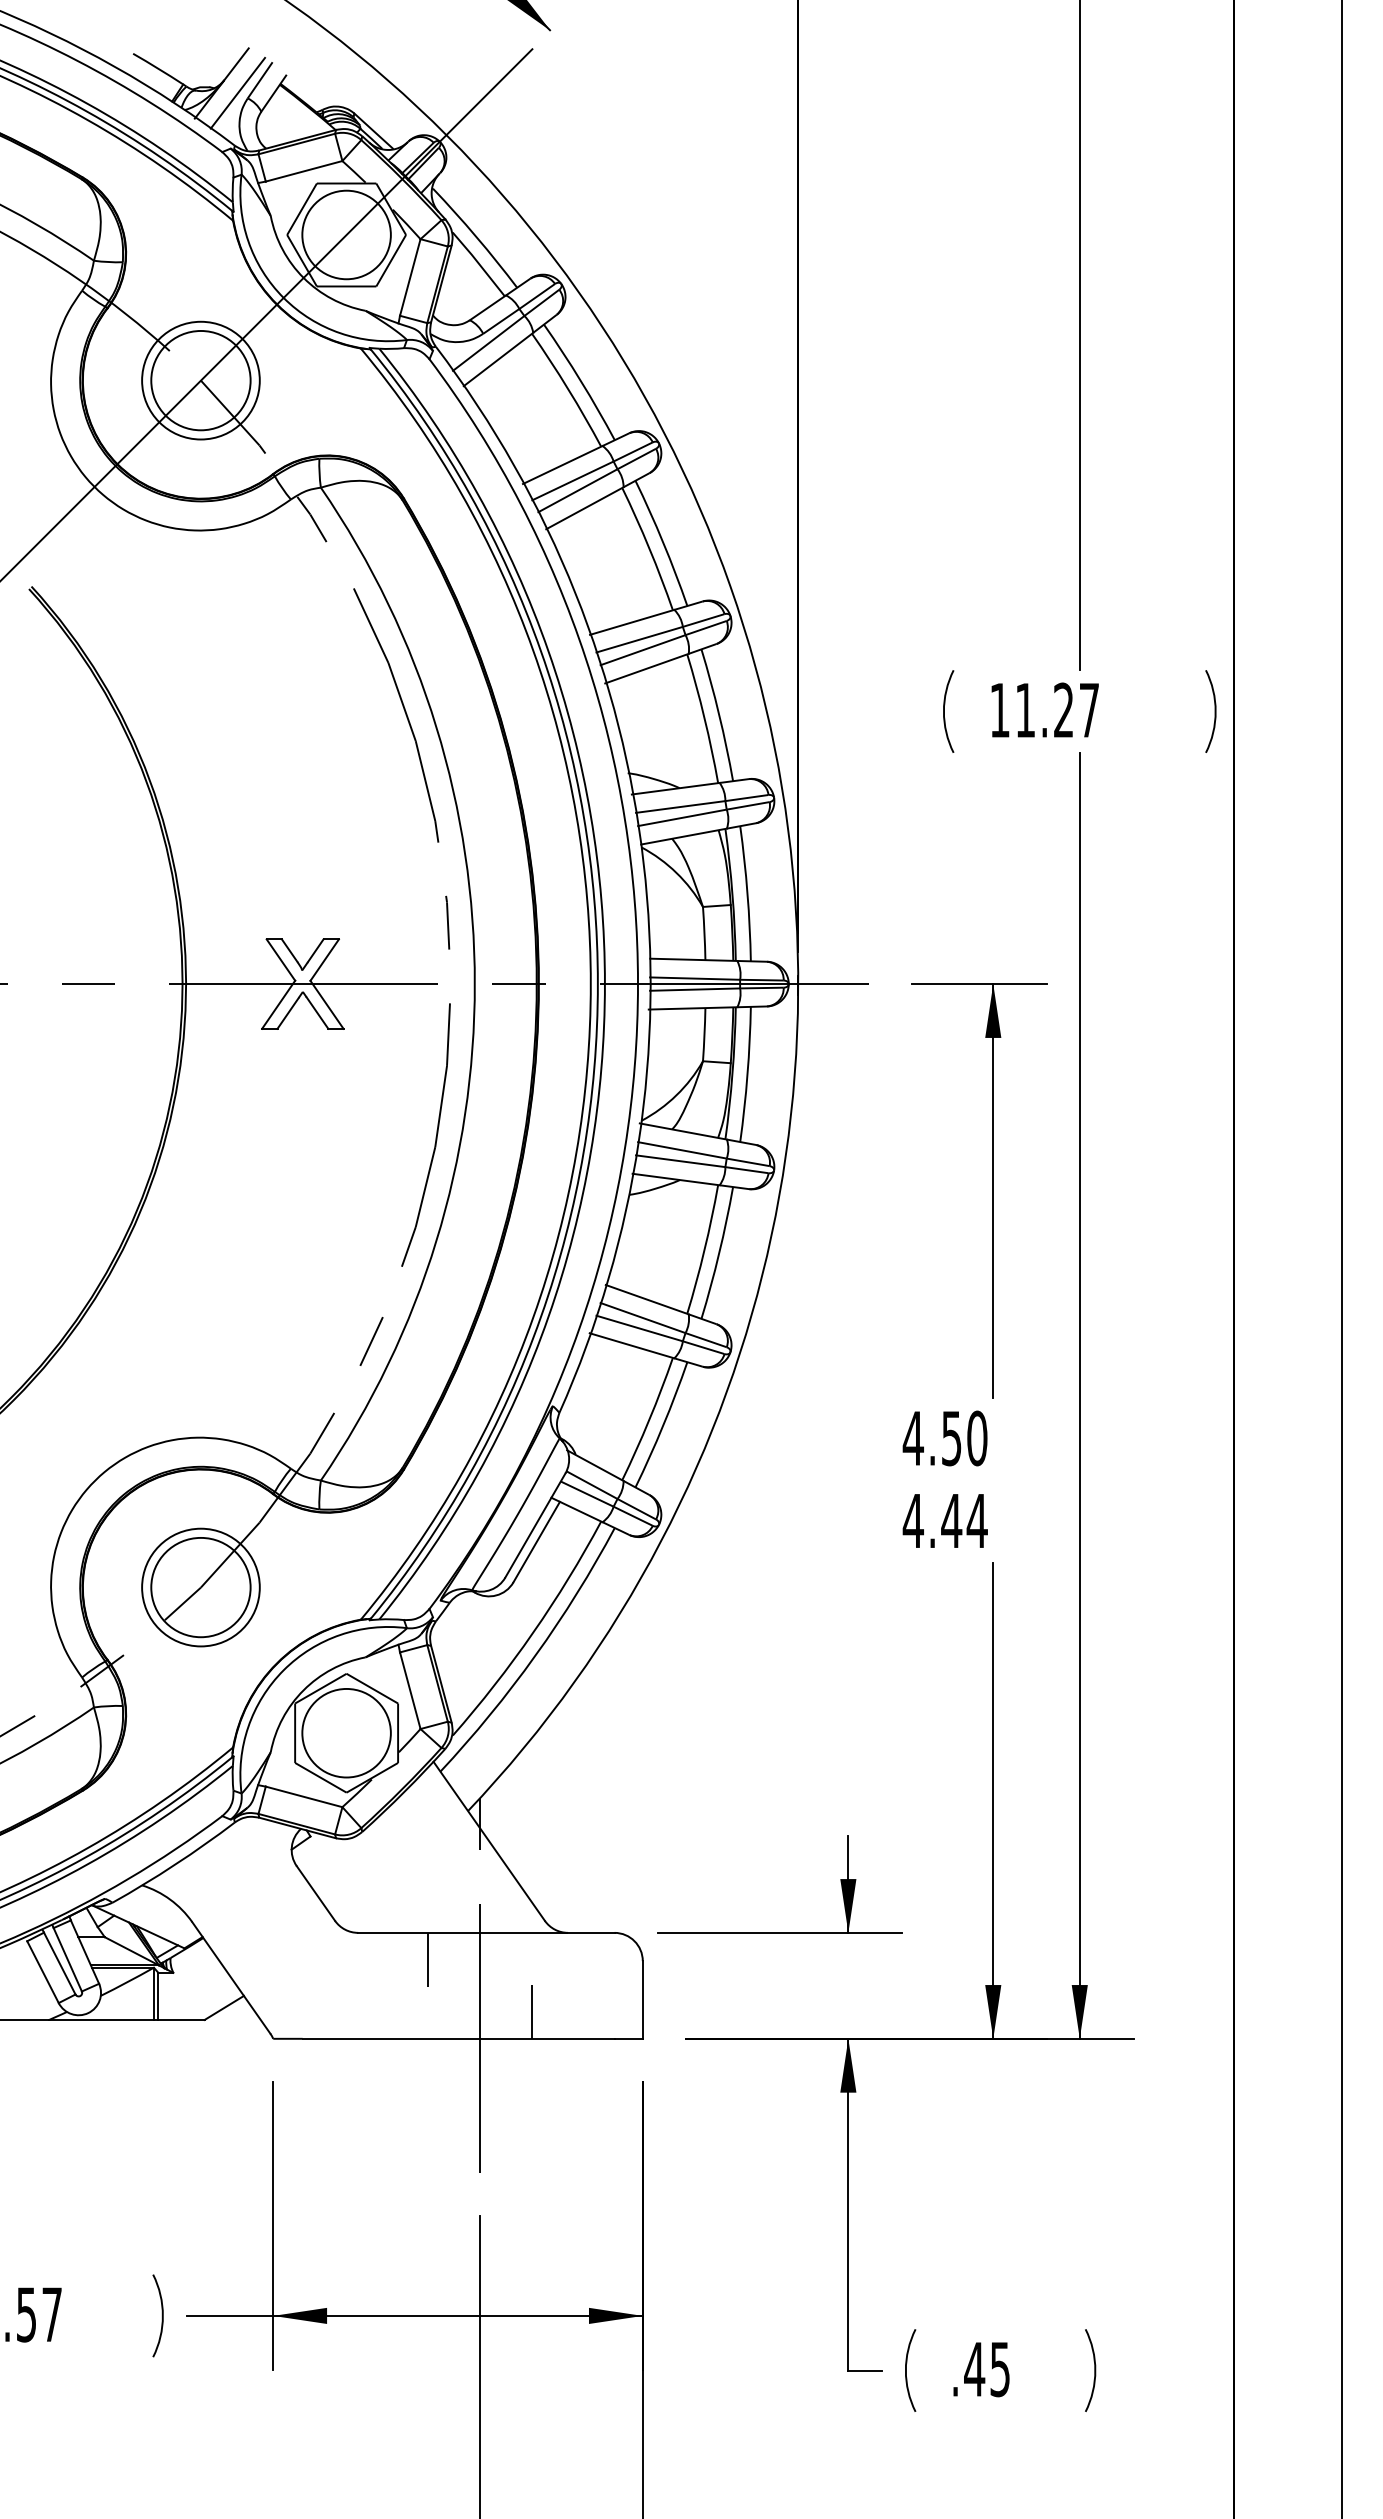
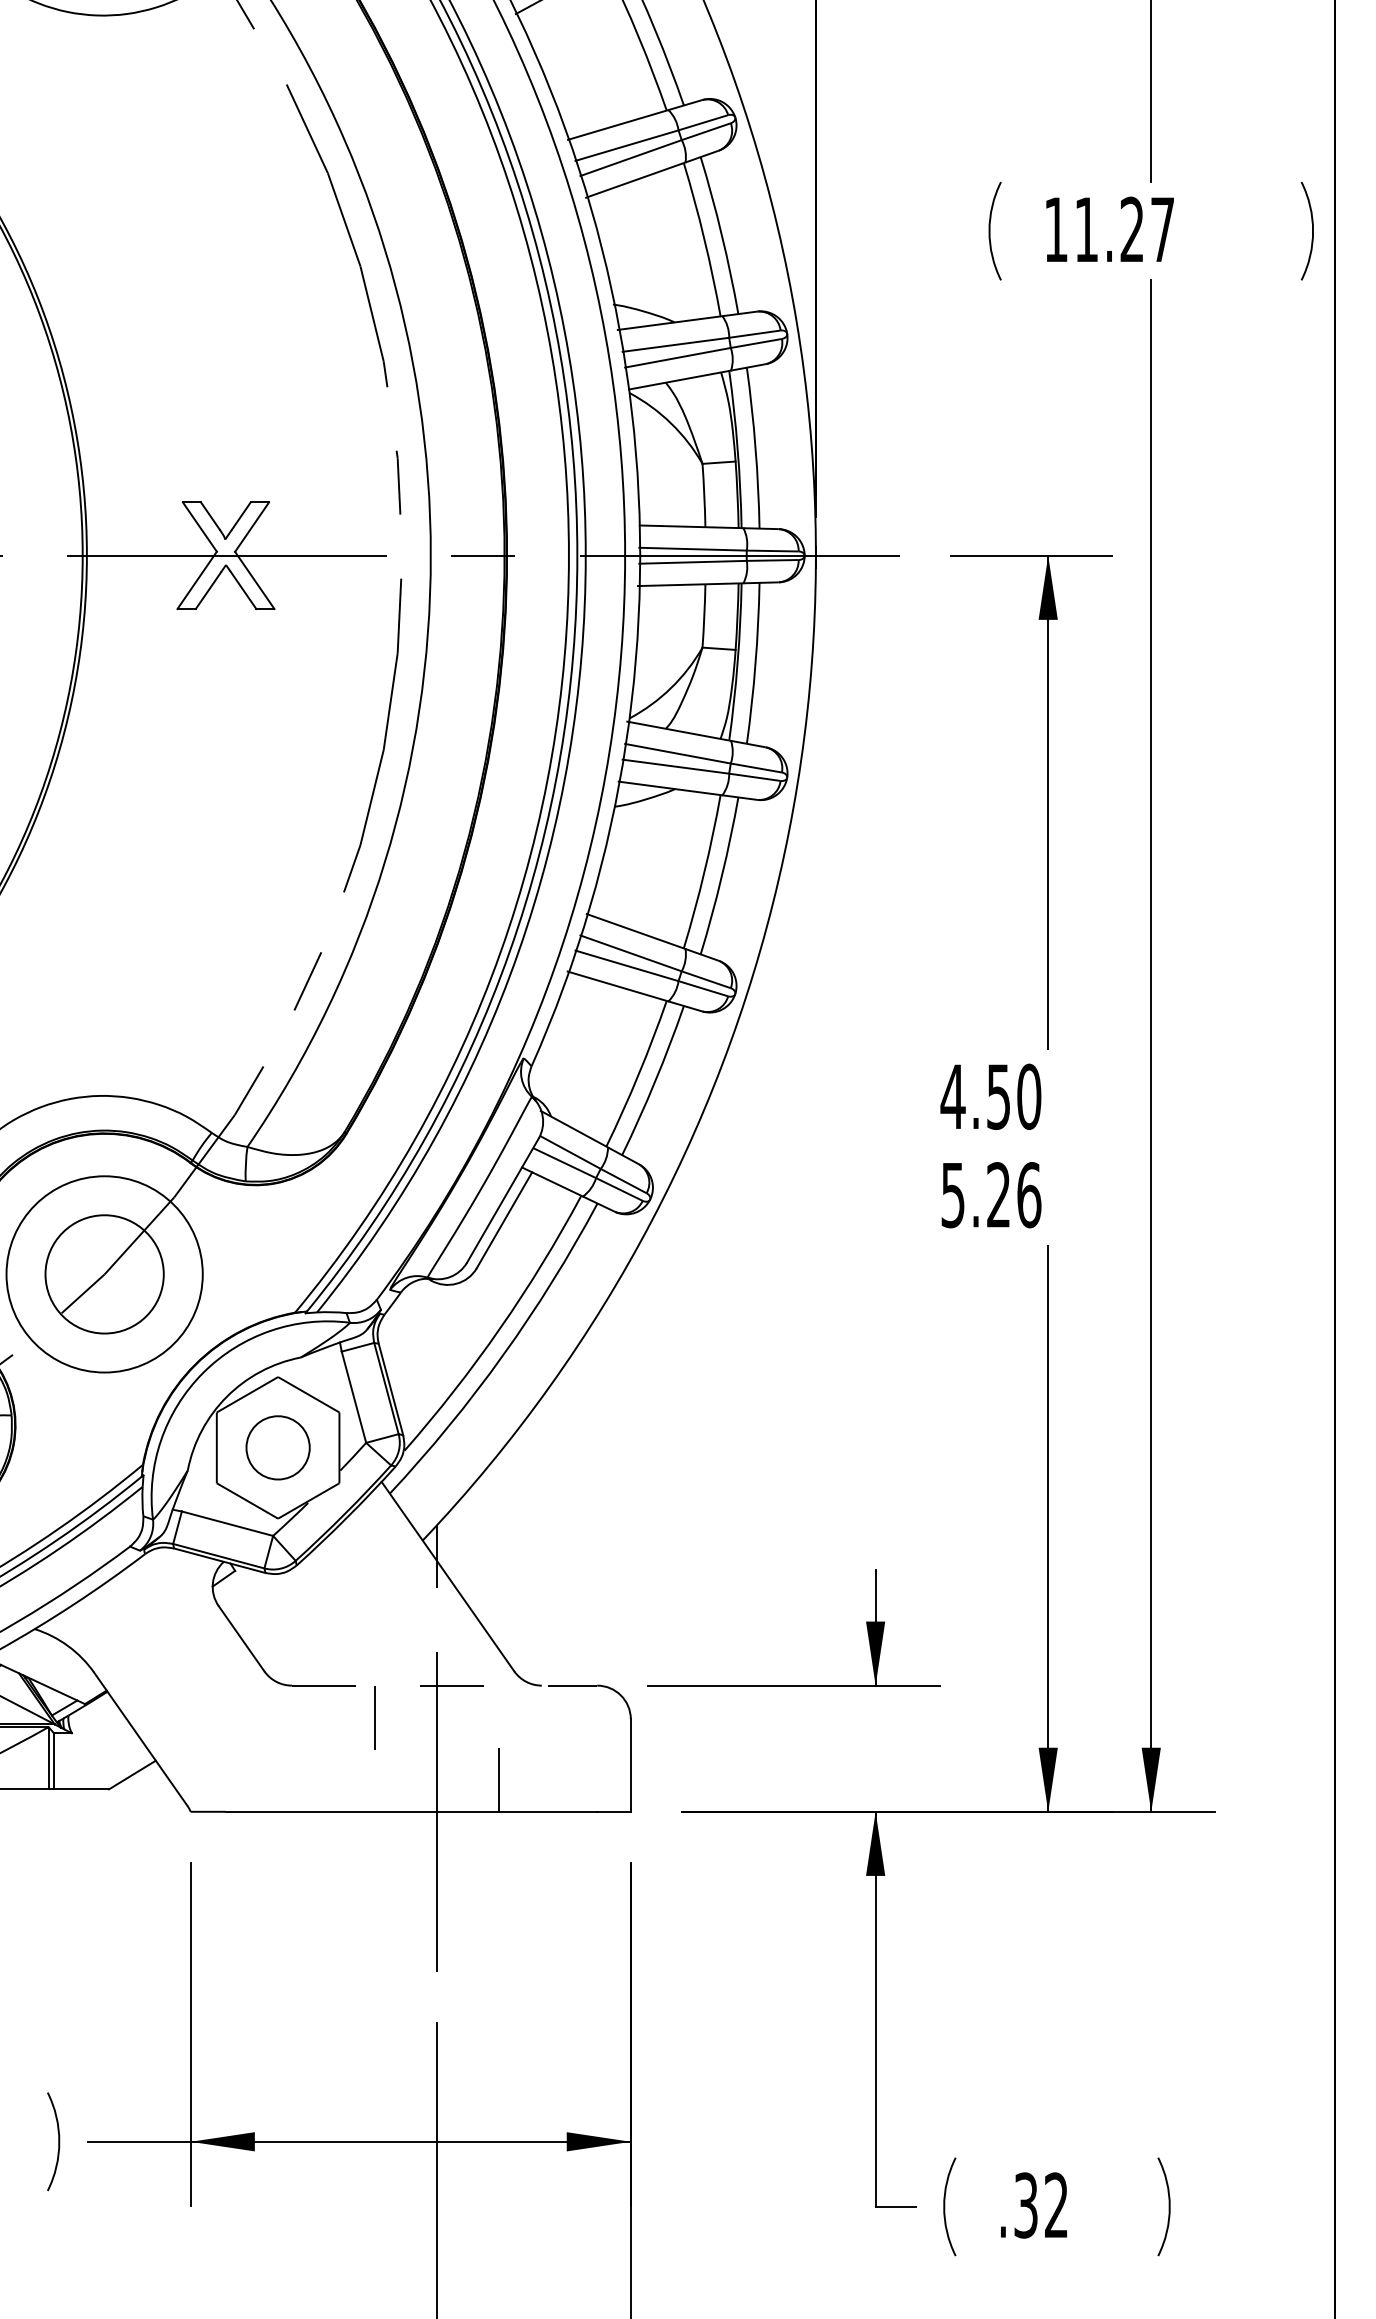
text: (944, 1520) -> (990, 1194), 4.44 -> 5.26
circle: (200, 1587) -> (104, 1274), size x1.4
circle: (346, 1732) -> (277, 1447), size x0.6
line: (486, 1932) -> (444, 1685), solid -> dashed
text: (986, 2369) -> (1040, 2205), .45 -> .32

